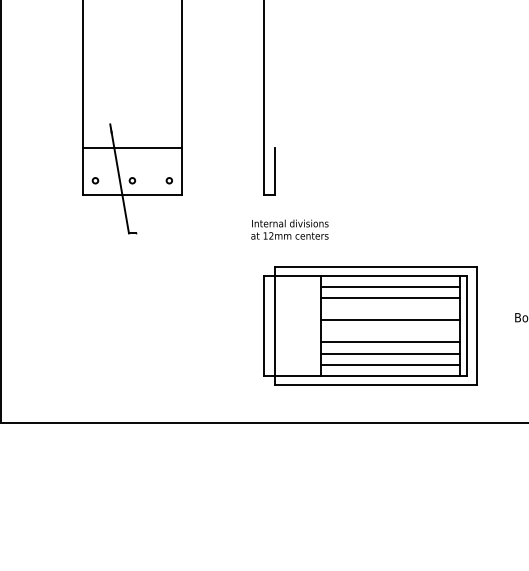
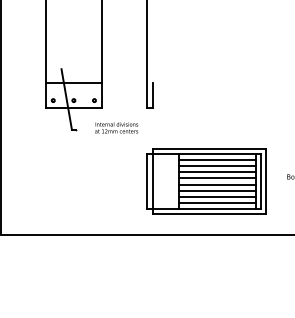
text: (289, 228) -> (116, 127), moved
line: (390, 309) -> (217, 172), added
line: (390, 331) -> (217, 184), added

